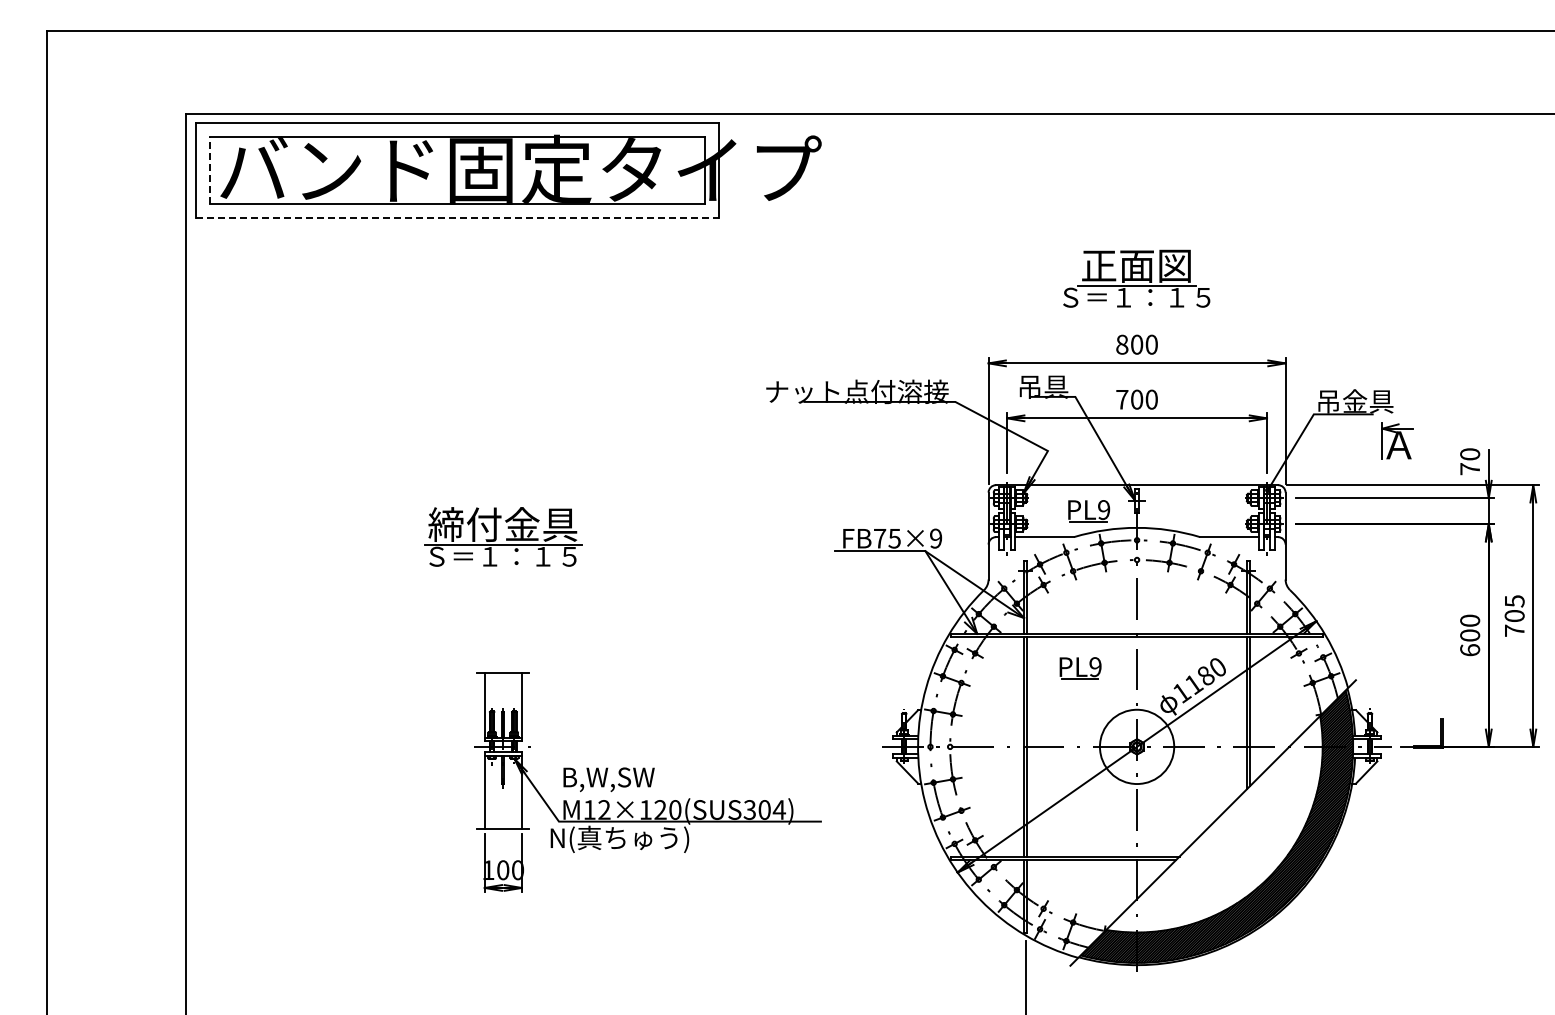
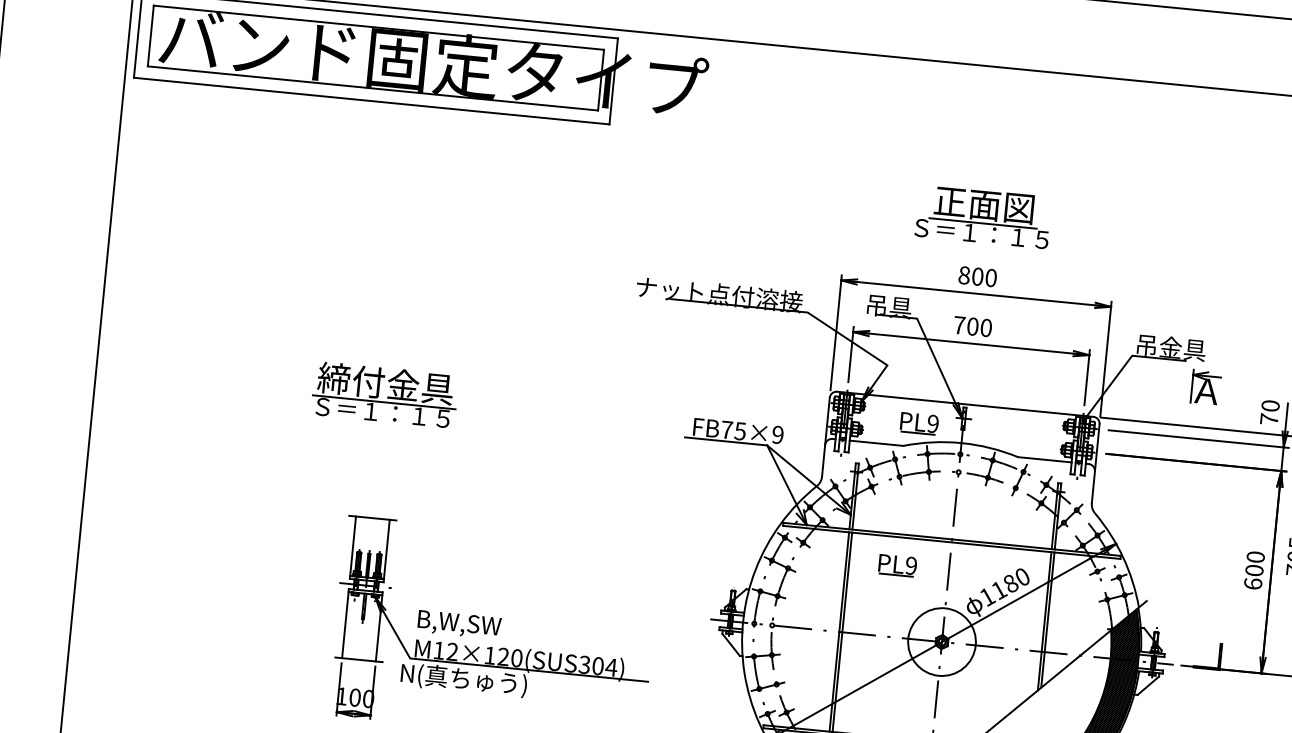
line: (209, 170) -> (150, 35), dashed -> solid
line: (457, 218) -> (371, 101), dashed -> solid

